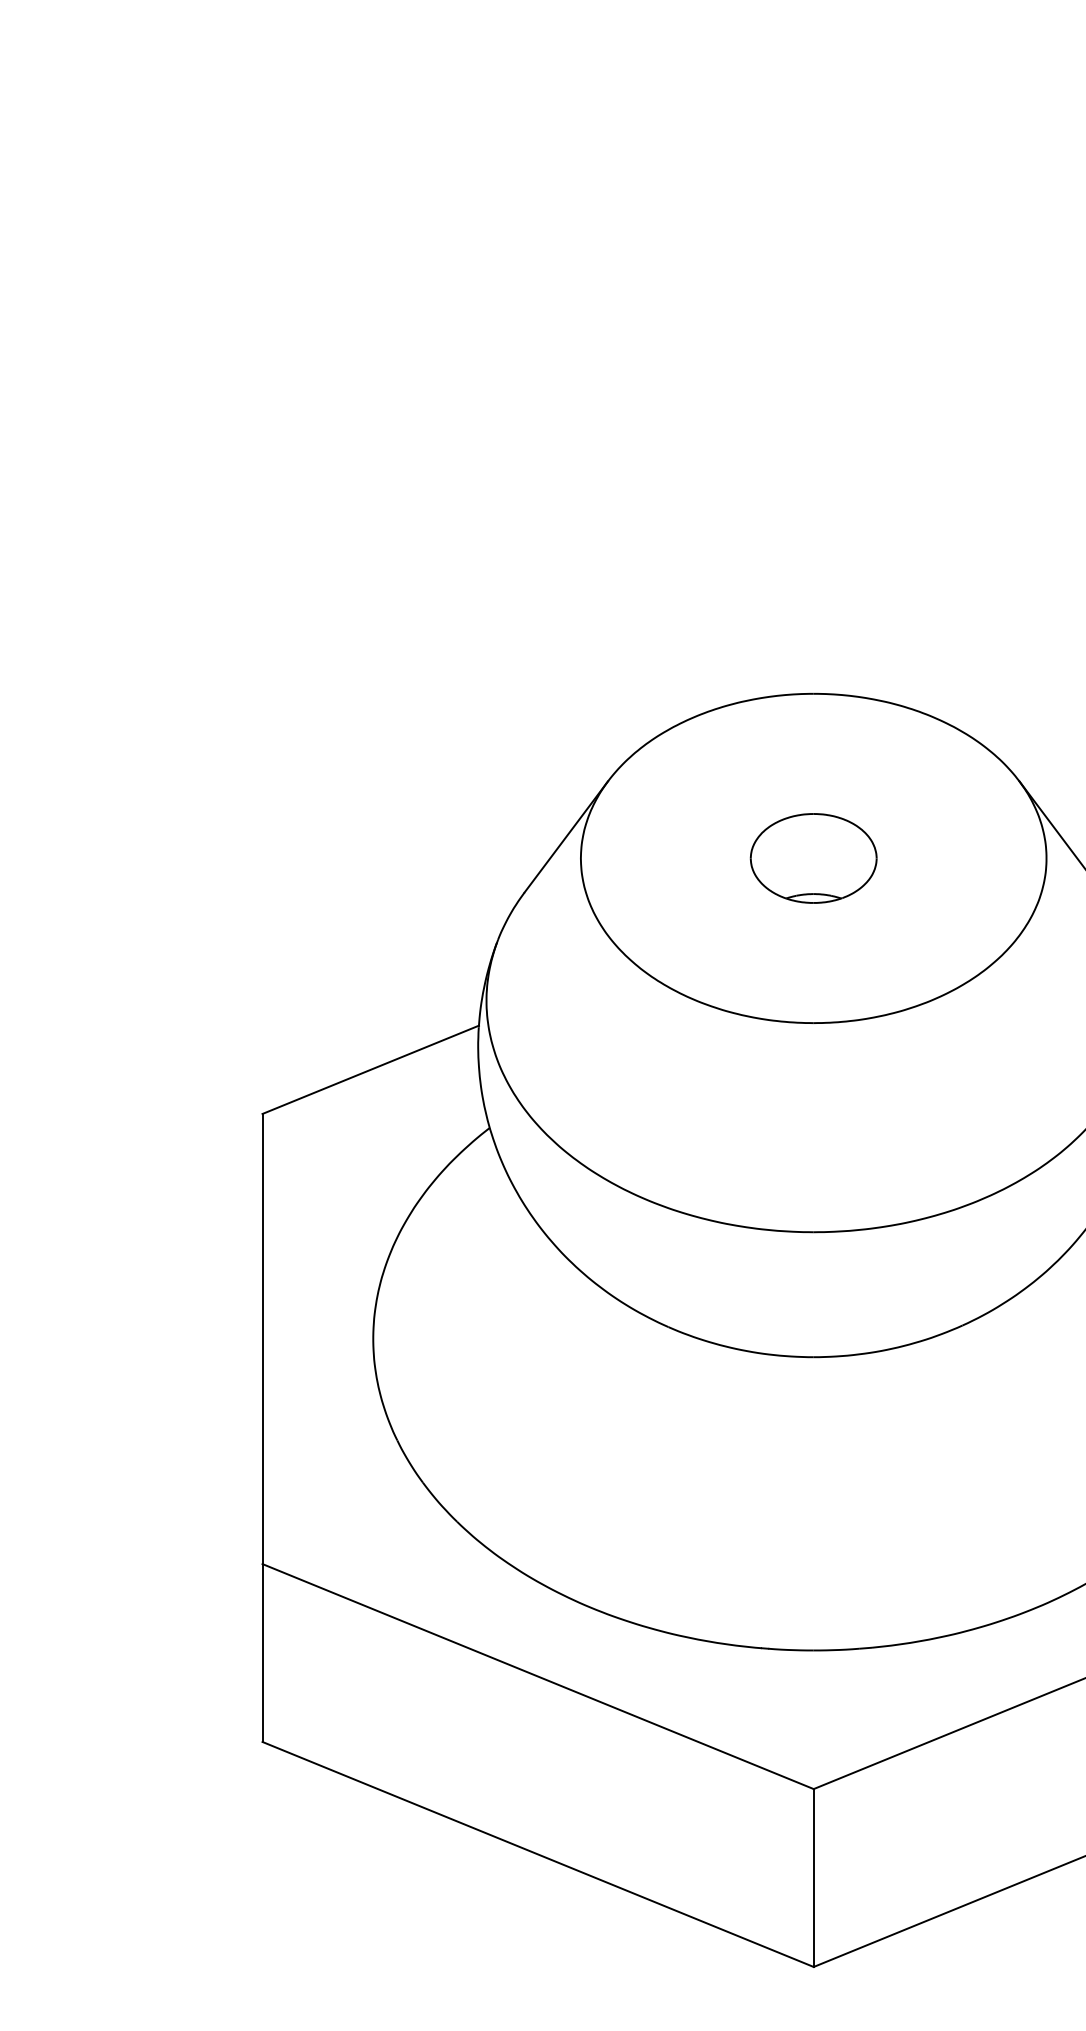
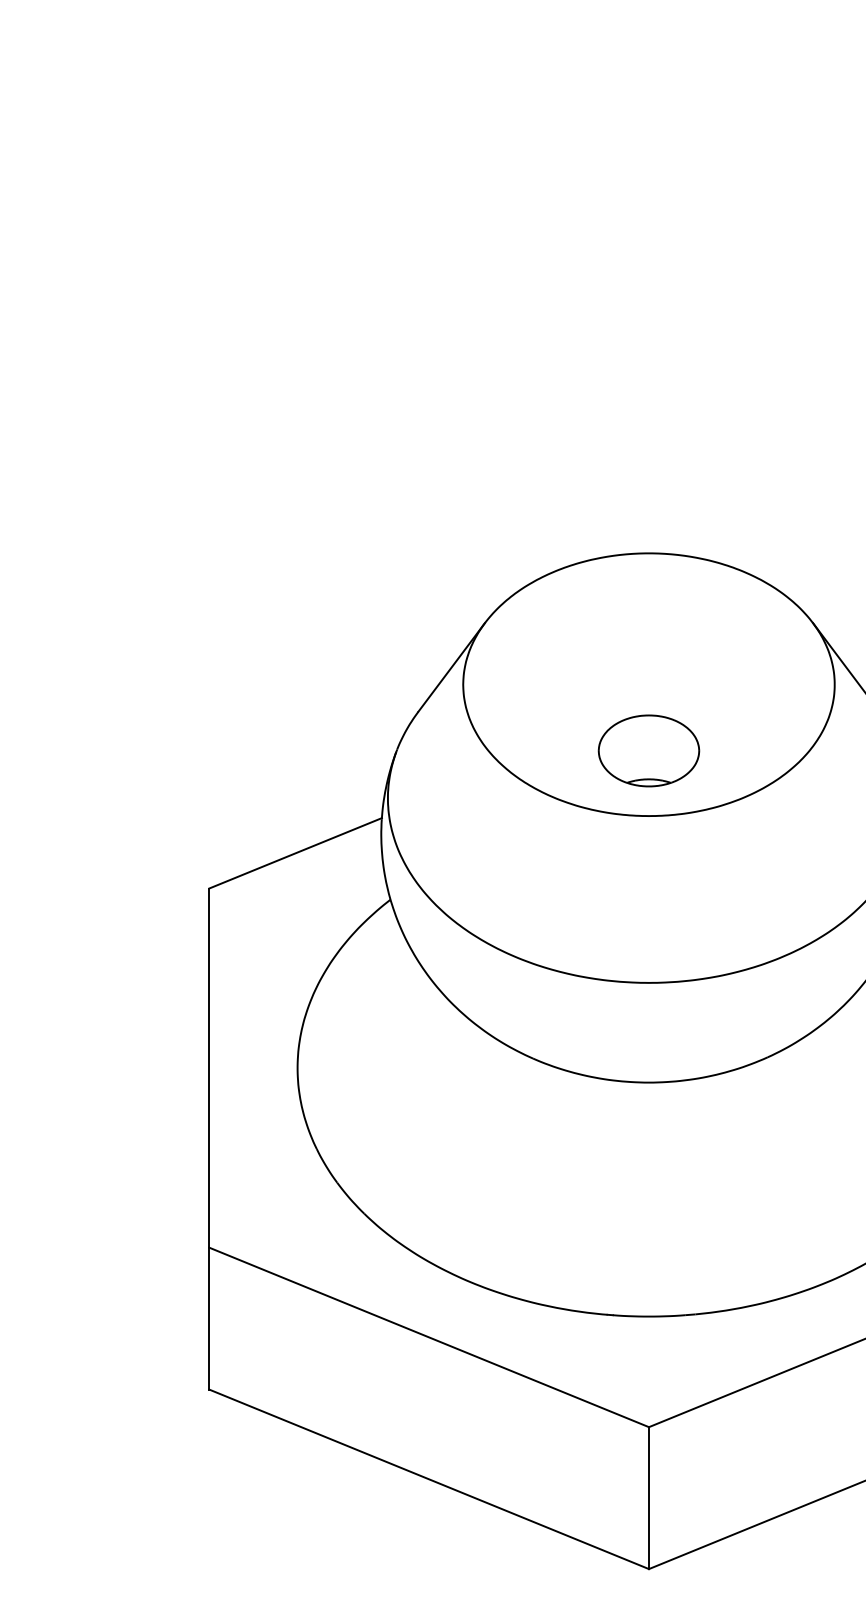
part: (813, 858) -> (648, 750), moved

